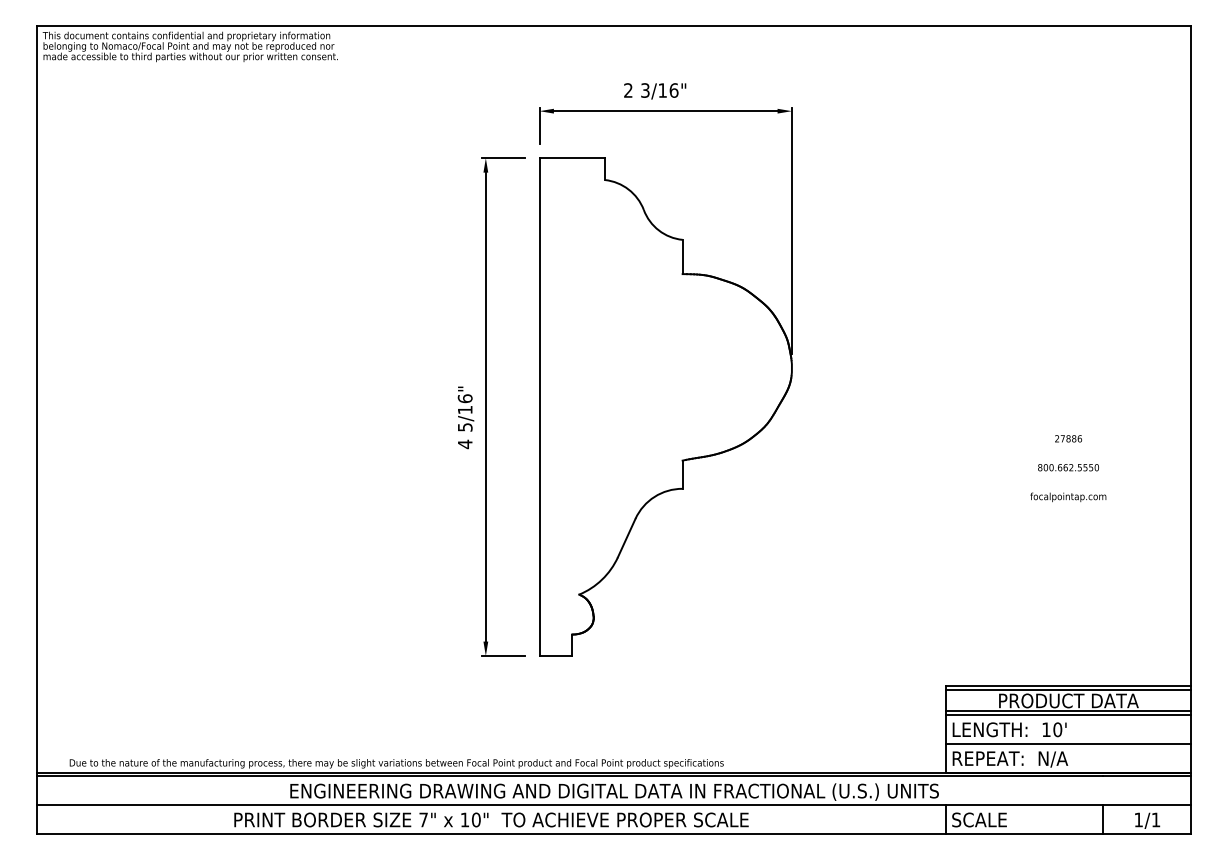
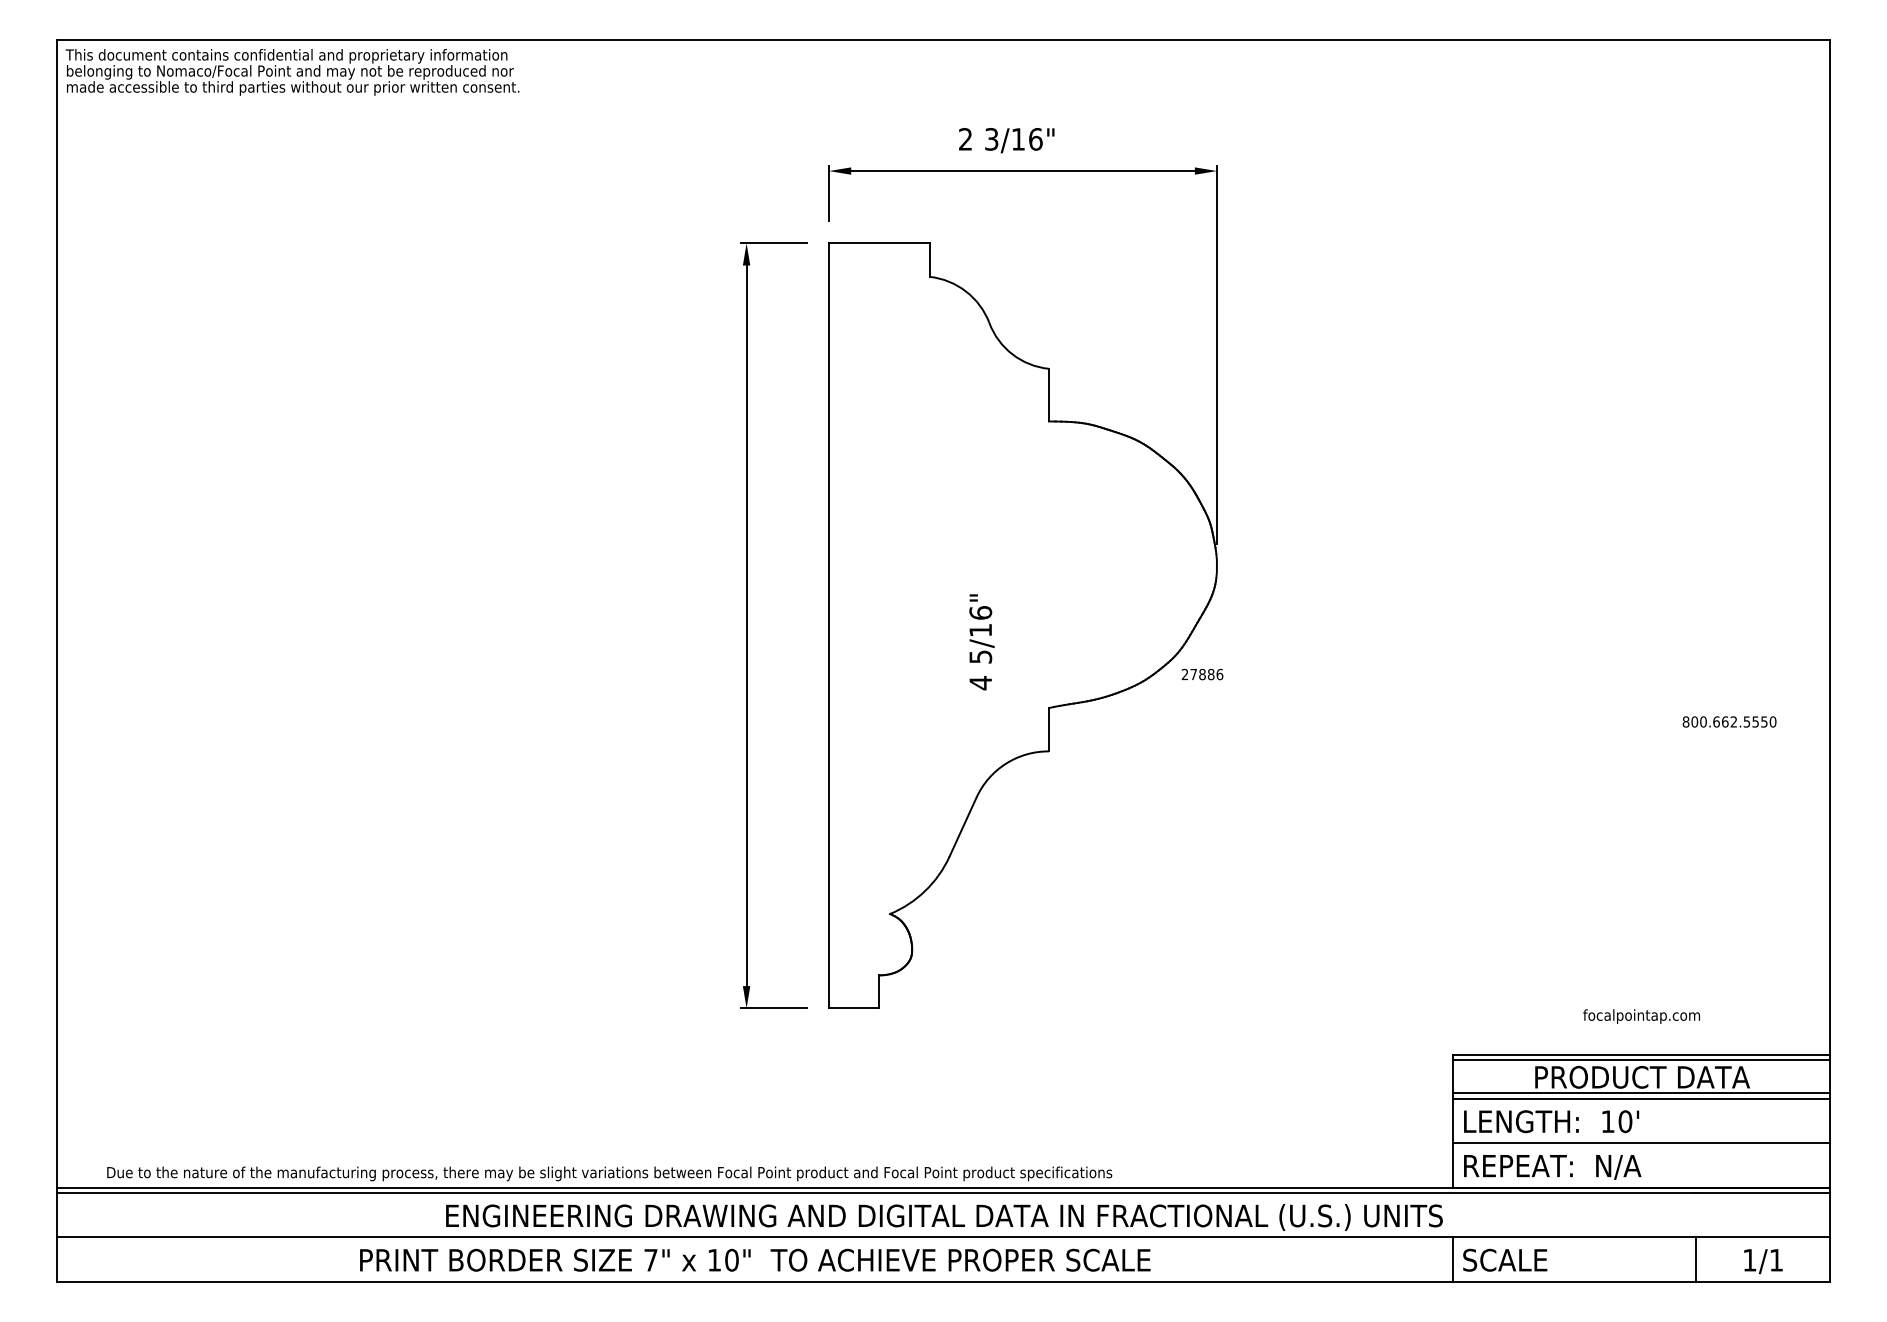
text: (465, 417) -> (981, 641), moved
text: (1068, 438) -> (1202, 674), moved
text: (1068, 467) -> (1729, 721), moved
text: (1068, 497) -> (1641, 1016), moved

